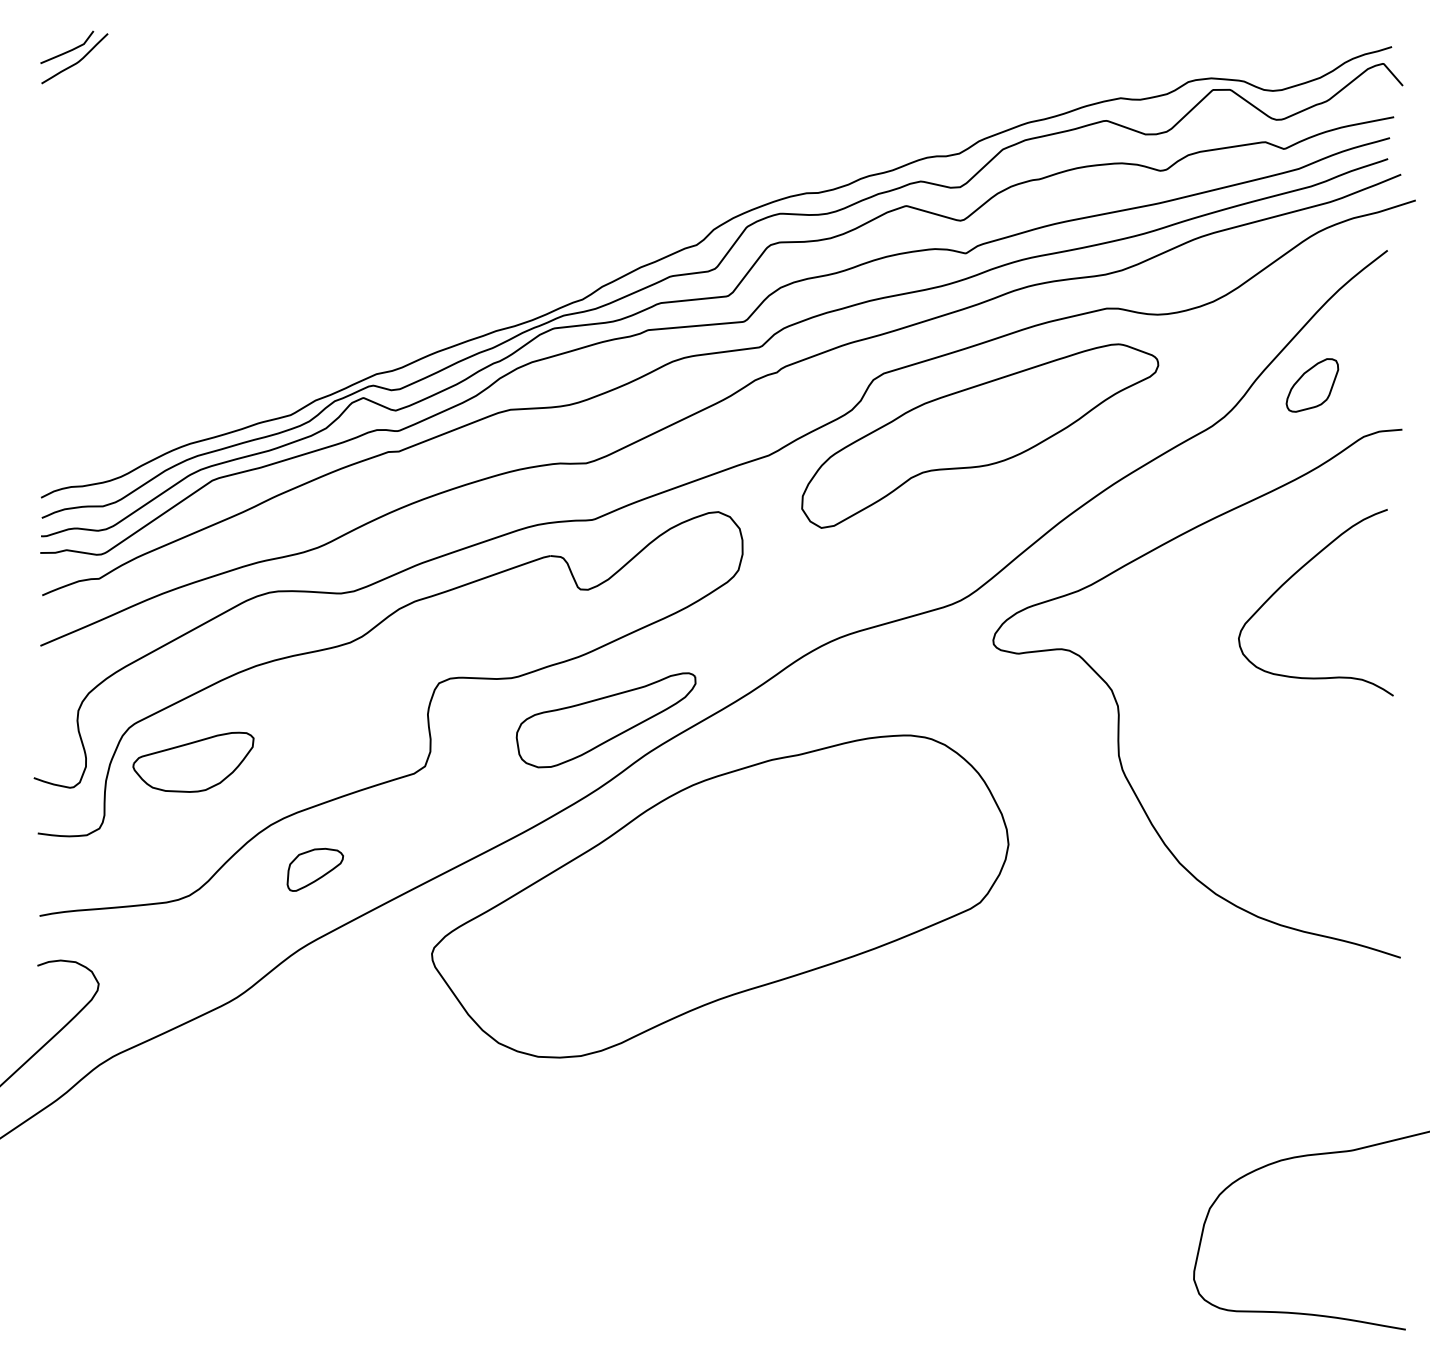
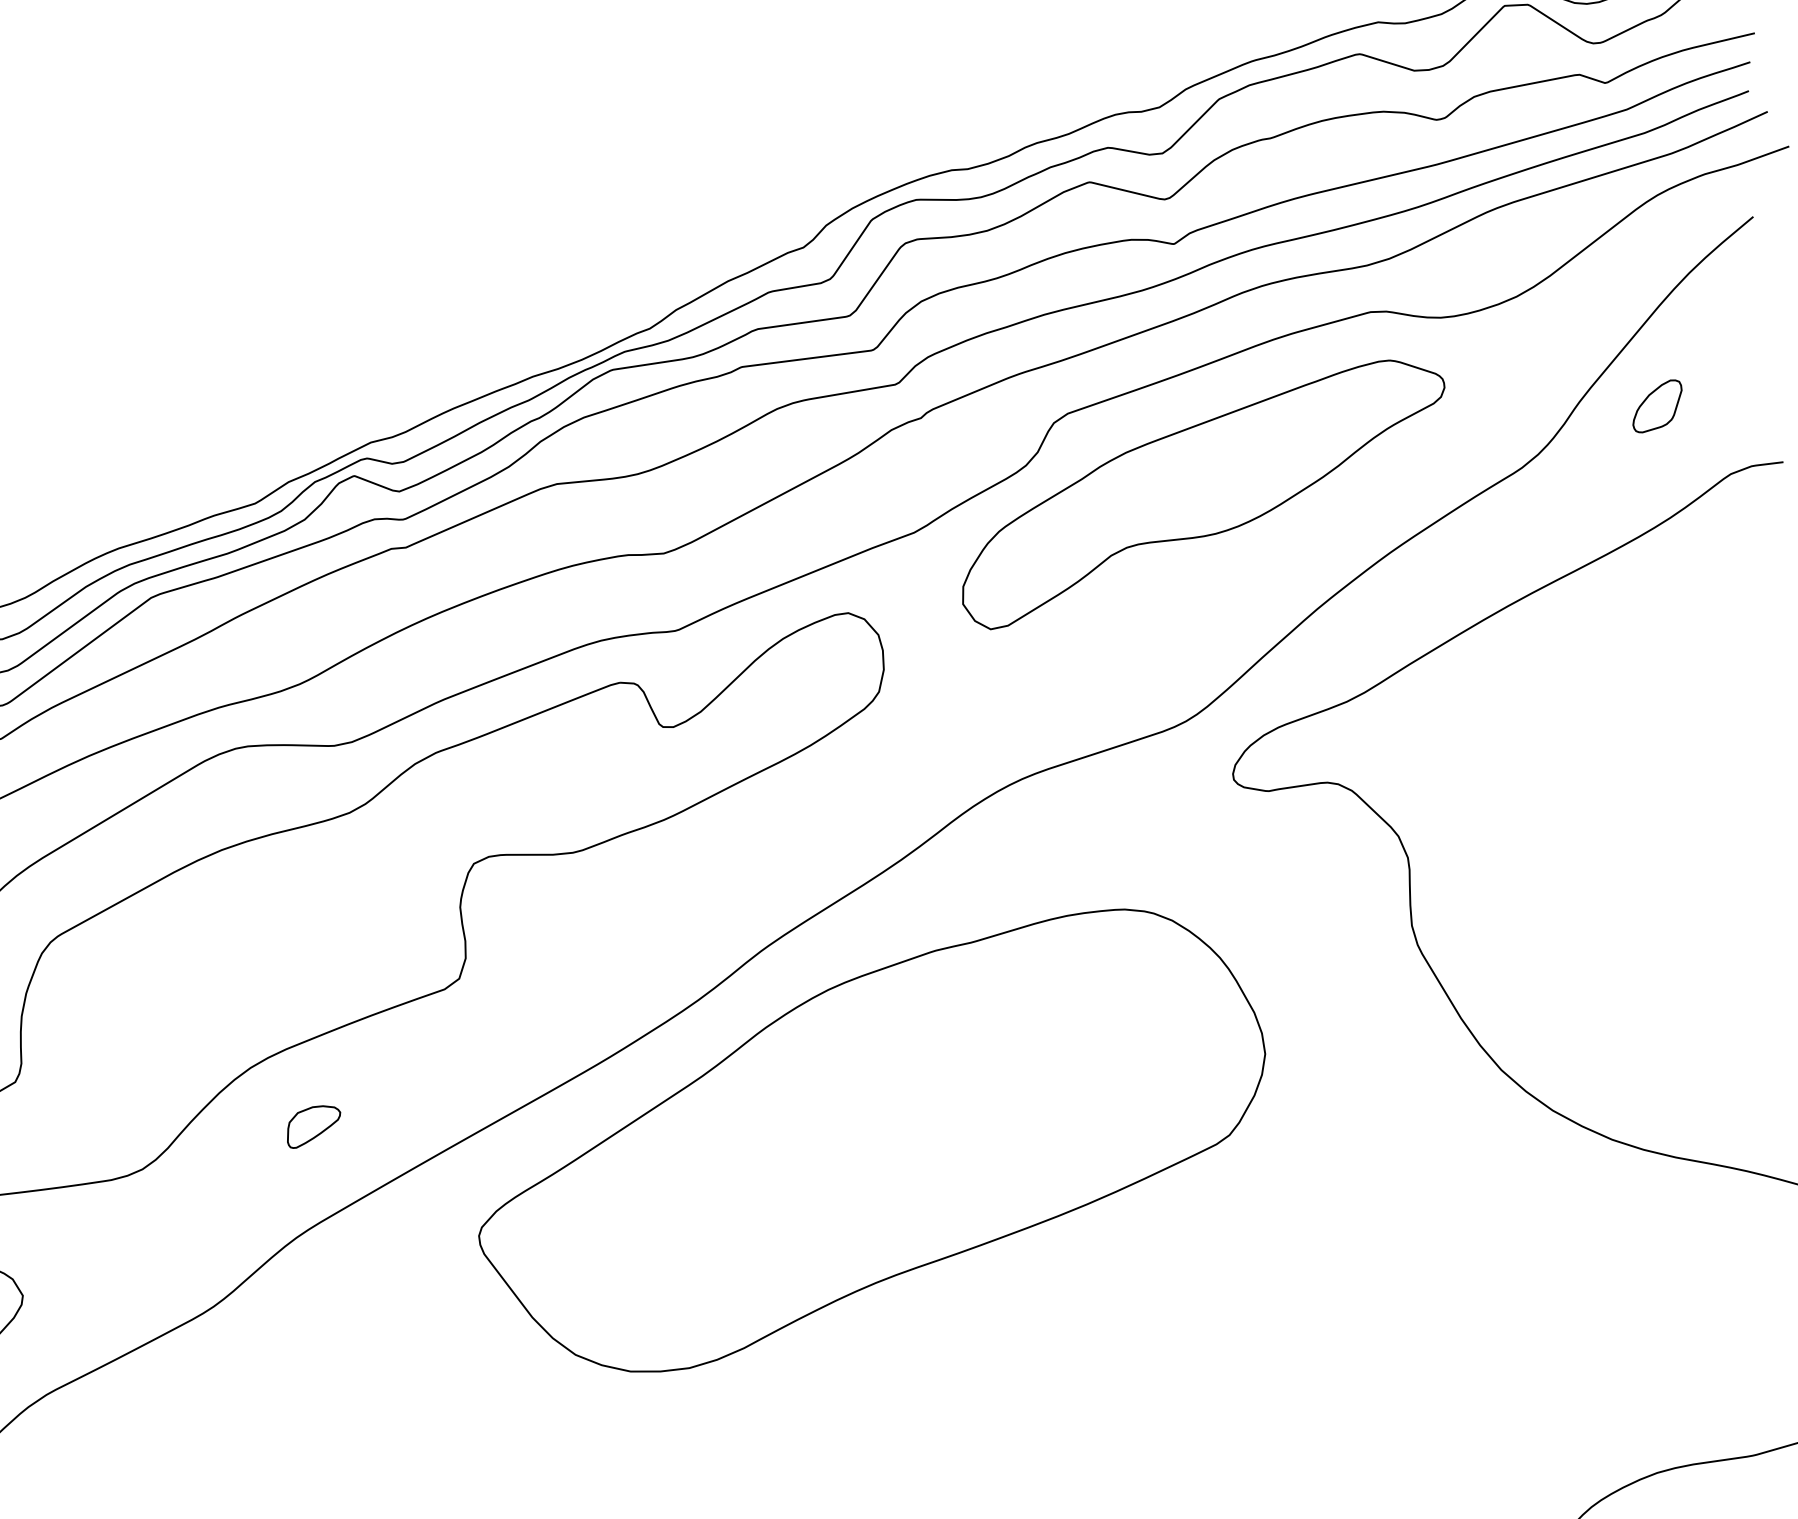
part: (1312, 385) -> (1657, 406), size x0.7
curve: (1291, 578) -> (1639, 672), removed
part: (605, 720) -> (704, 905), removed
part: (193, 761) -> (140, 984), removed
part: (314, 869) -> (312, 1126), size x0.7

